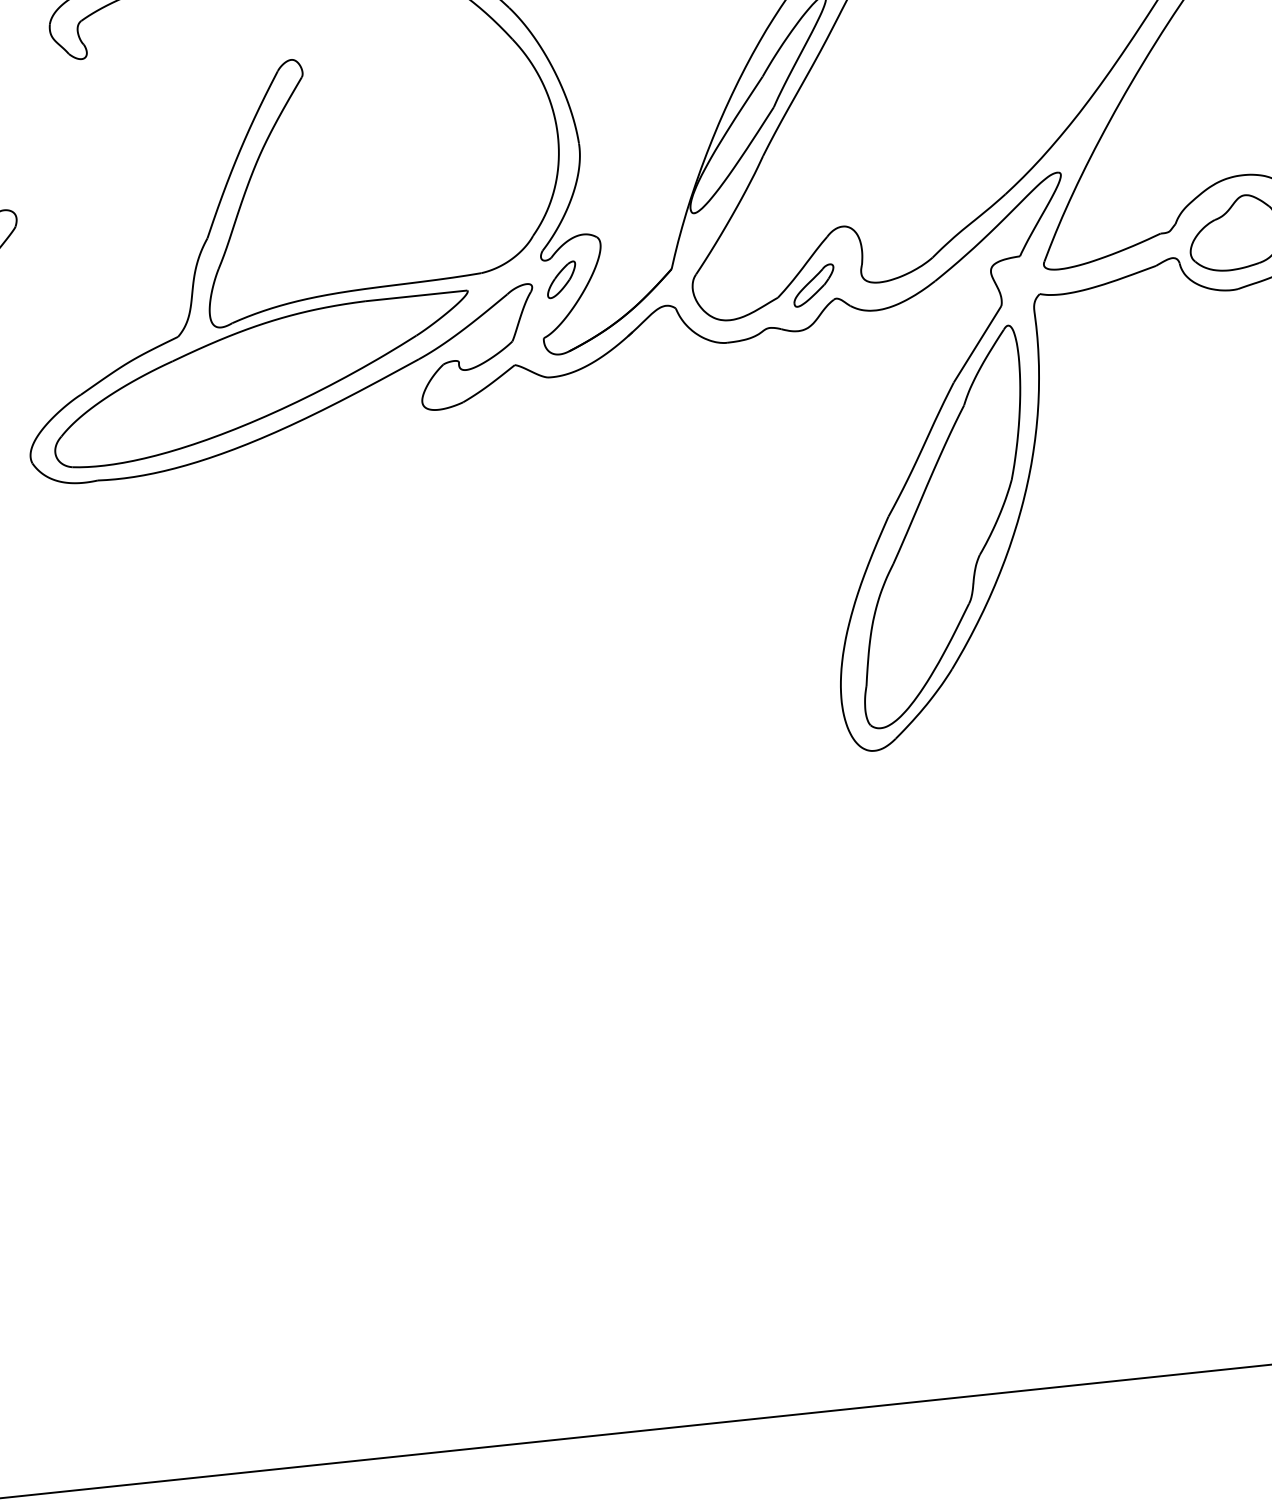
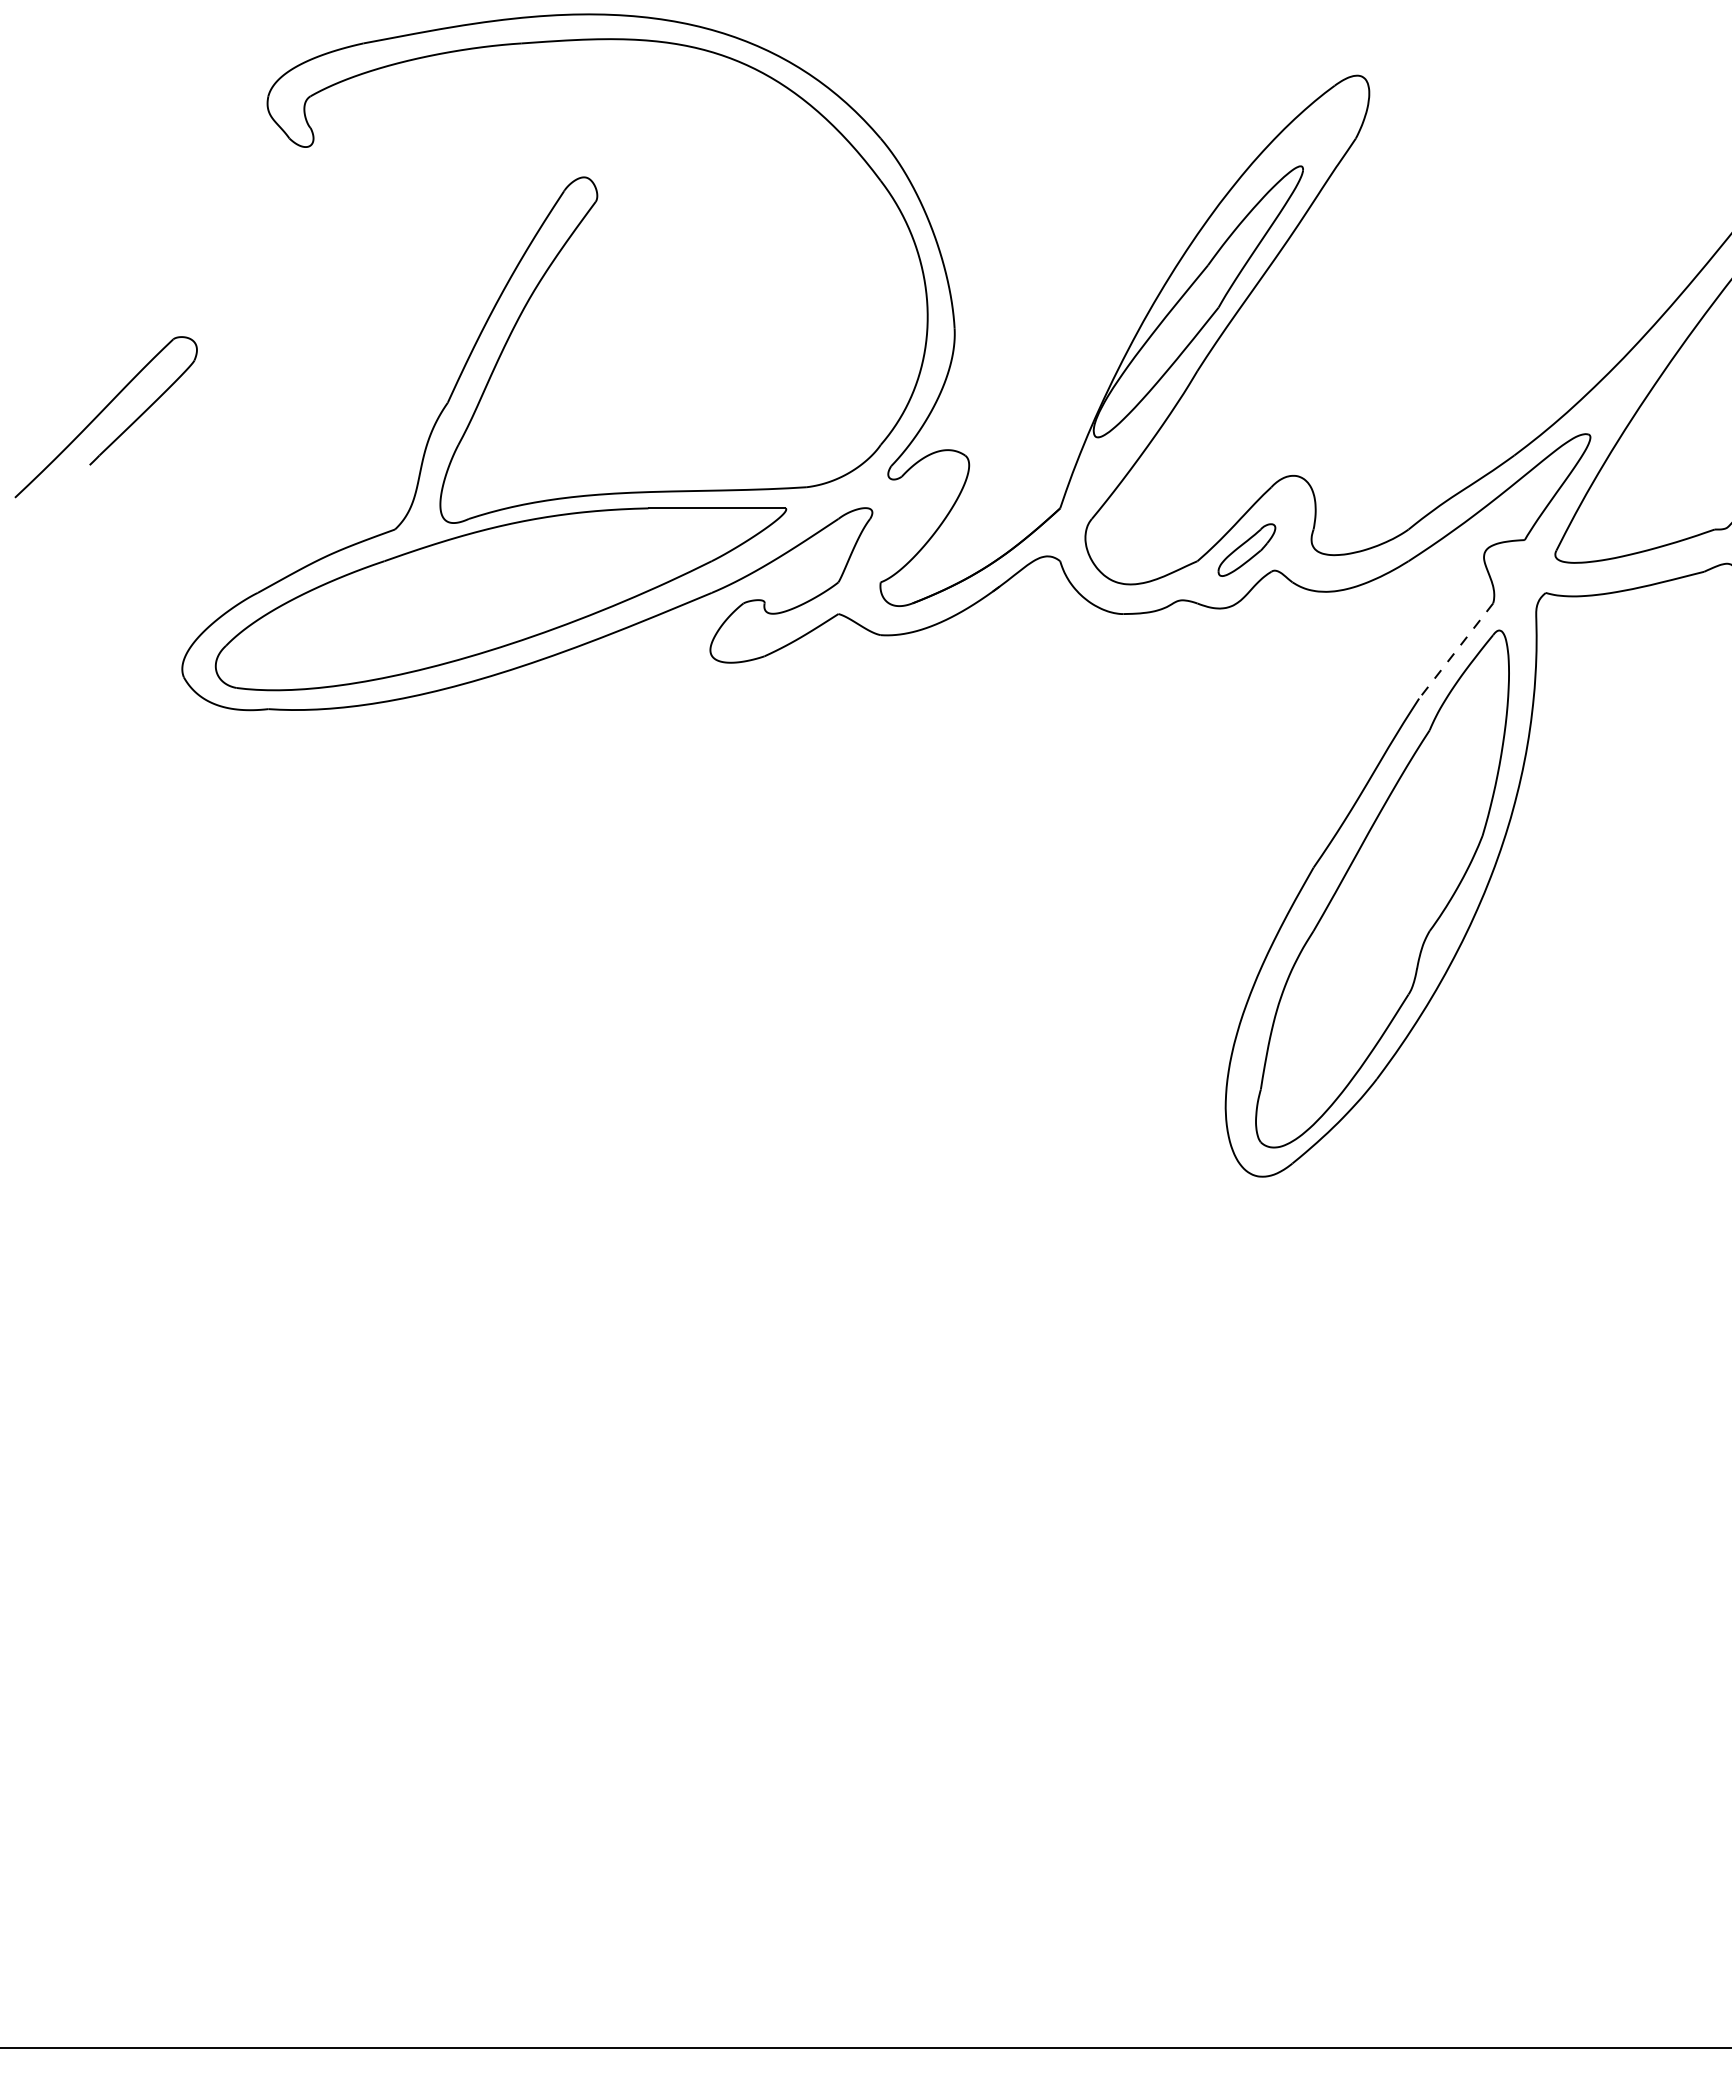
part: (561, 279) -> (912, 507), removed
line: (977, 344) -> (1455, 651), solid -> dashed

